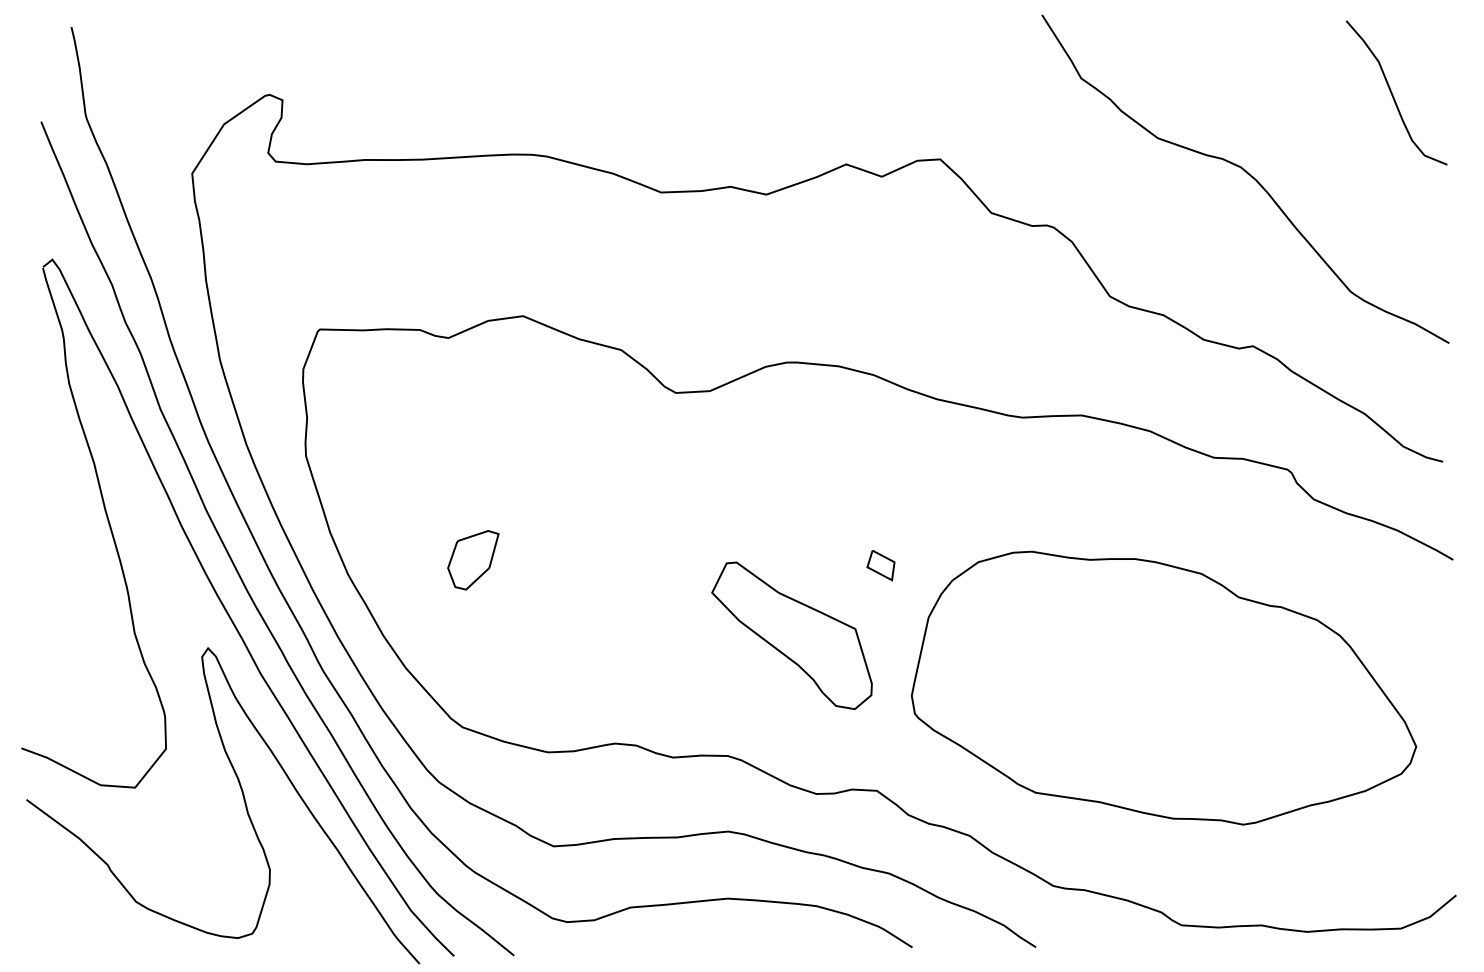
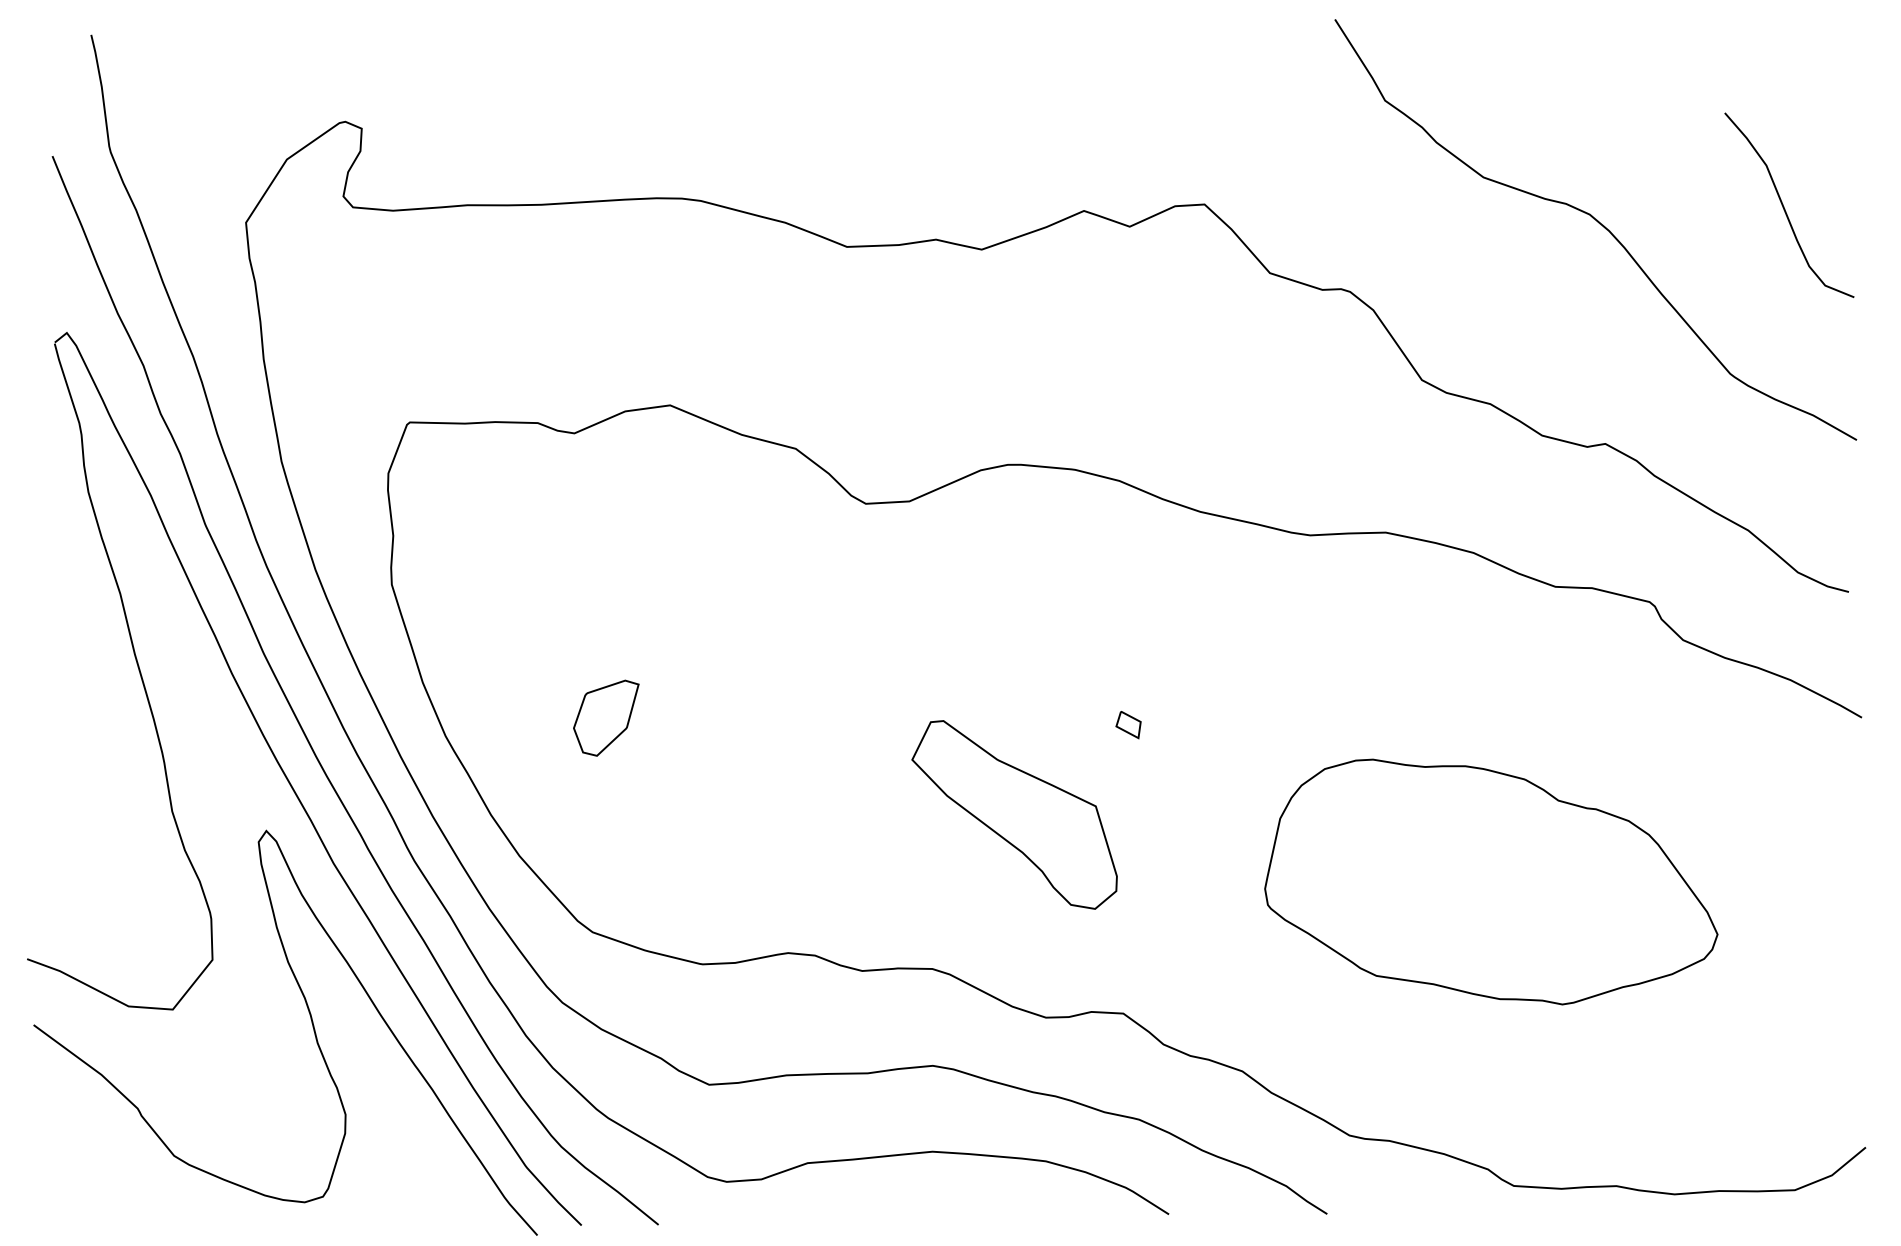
curve: (1392, 93) -> (1784, 206), moved
part: (880, 565) -> (1128, 724), size x0.7
part: (1164, 687) -> (1491, 881), size x0.7

